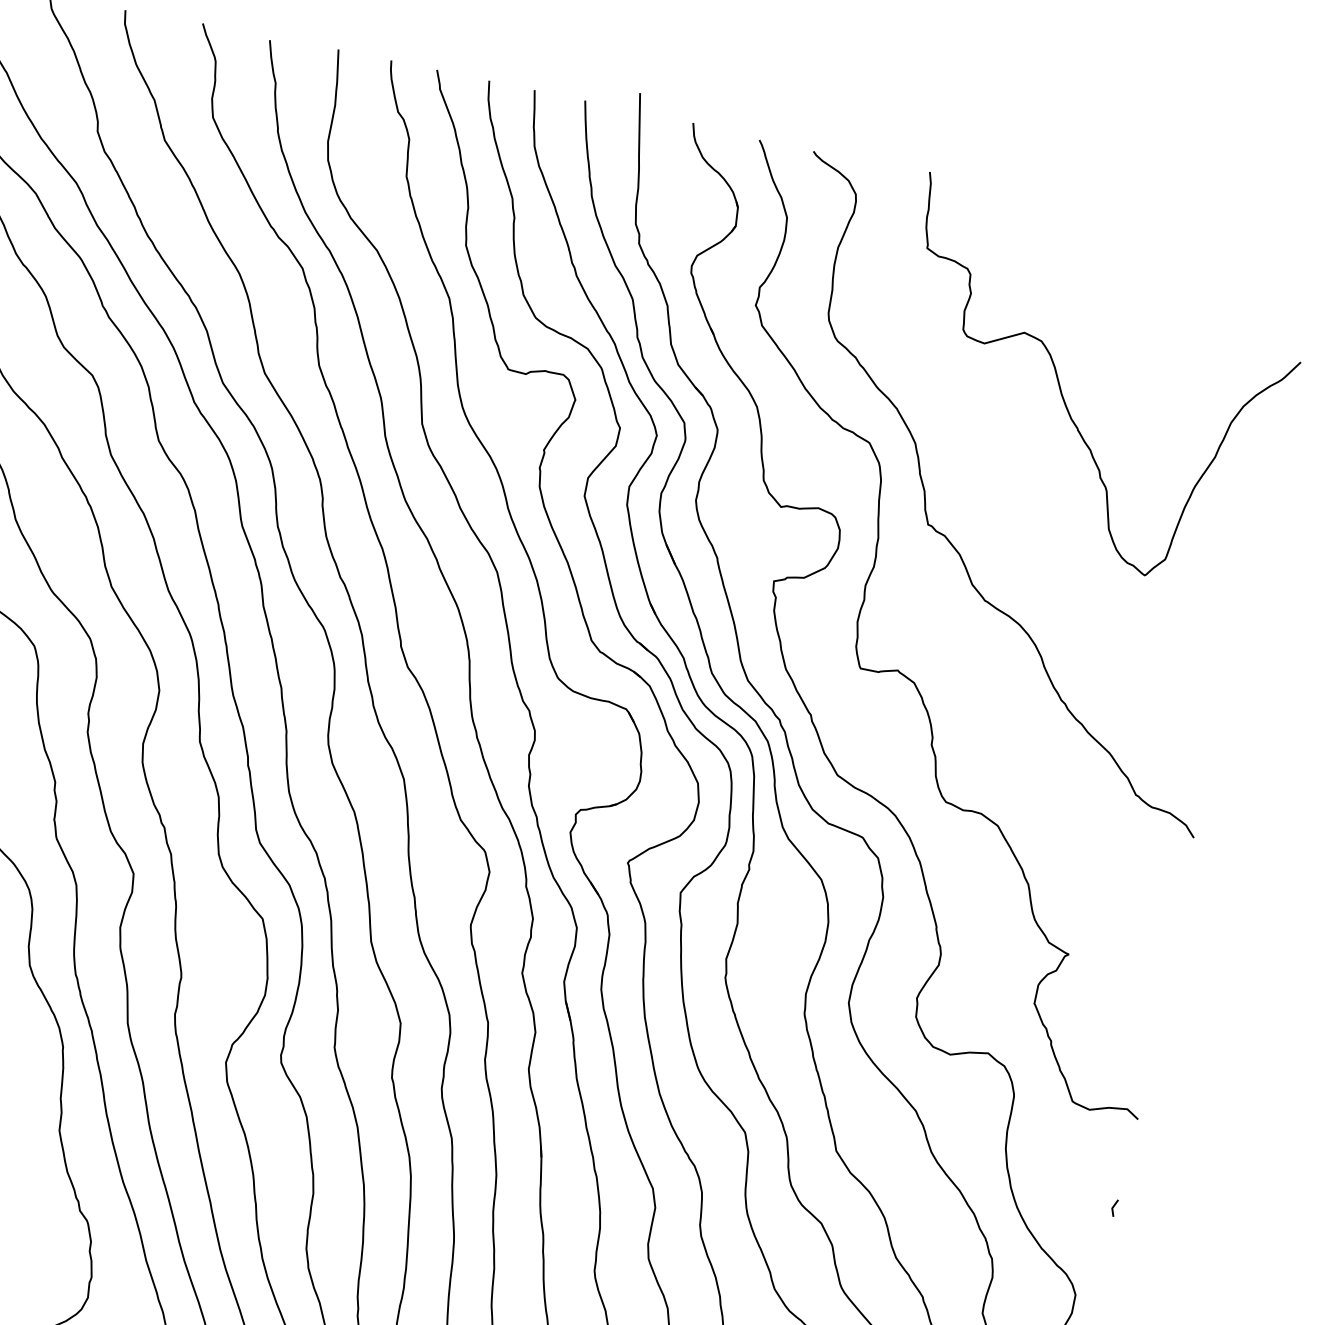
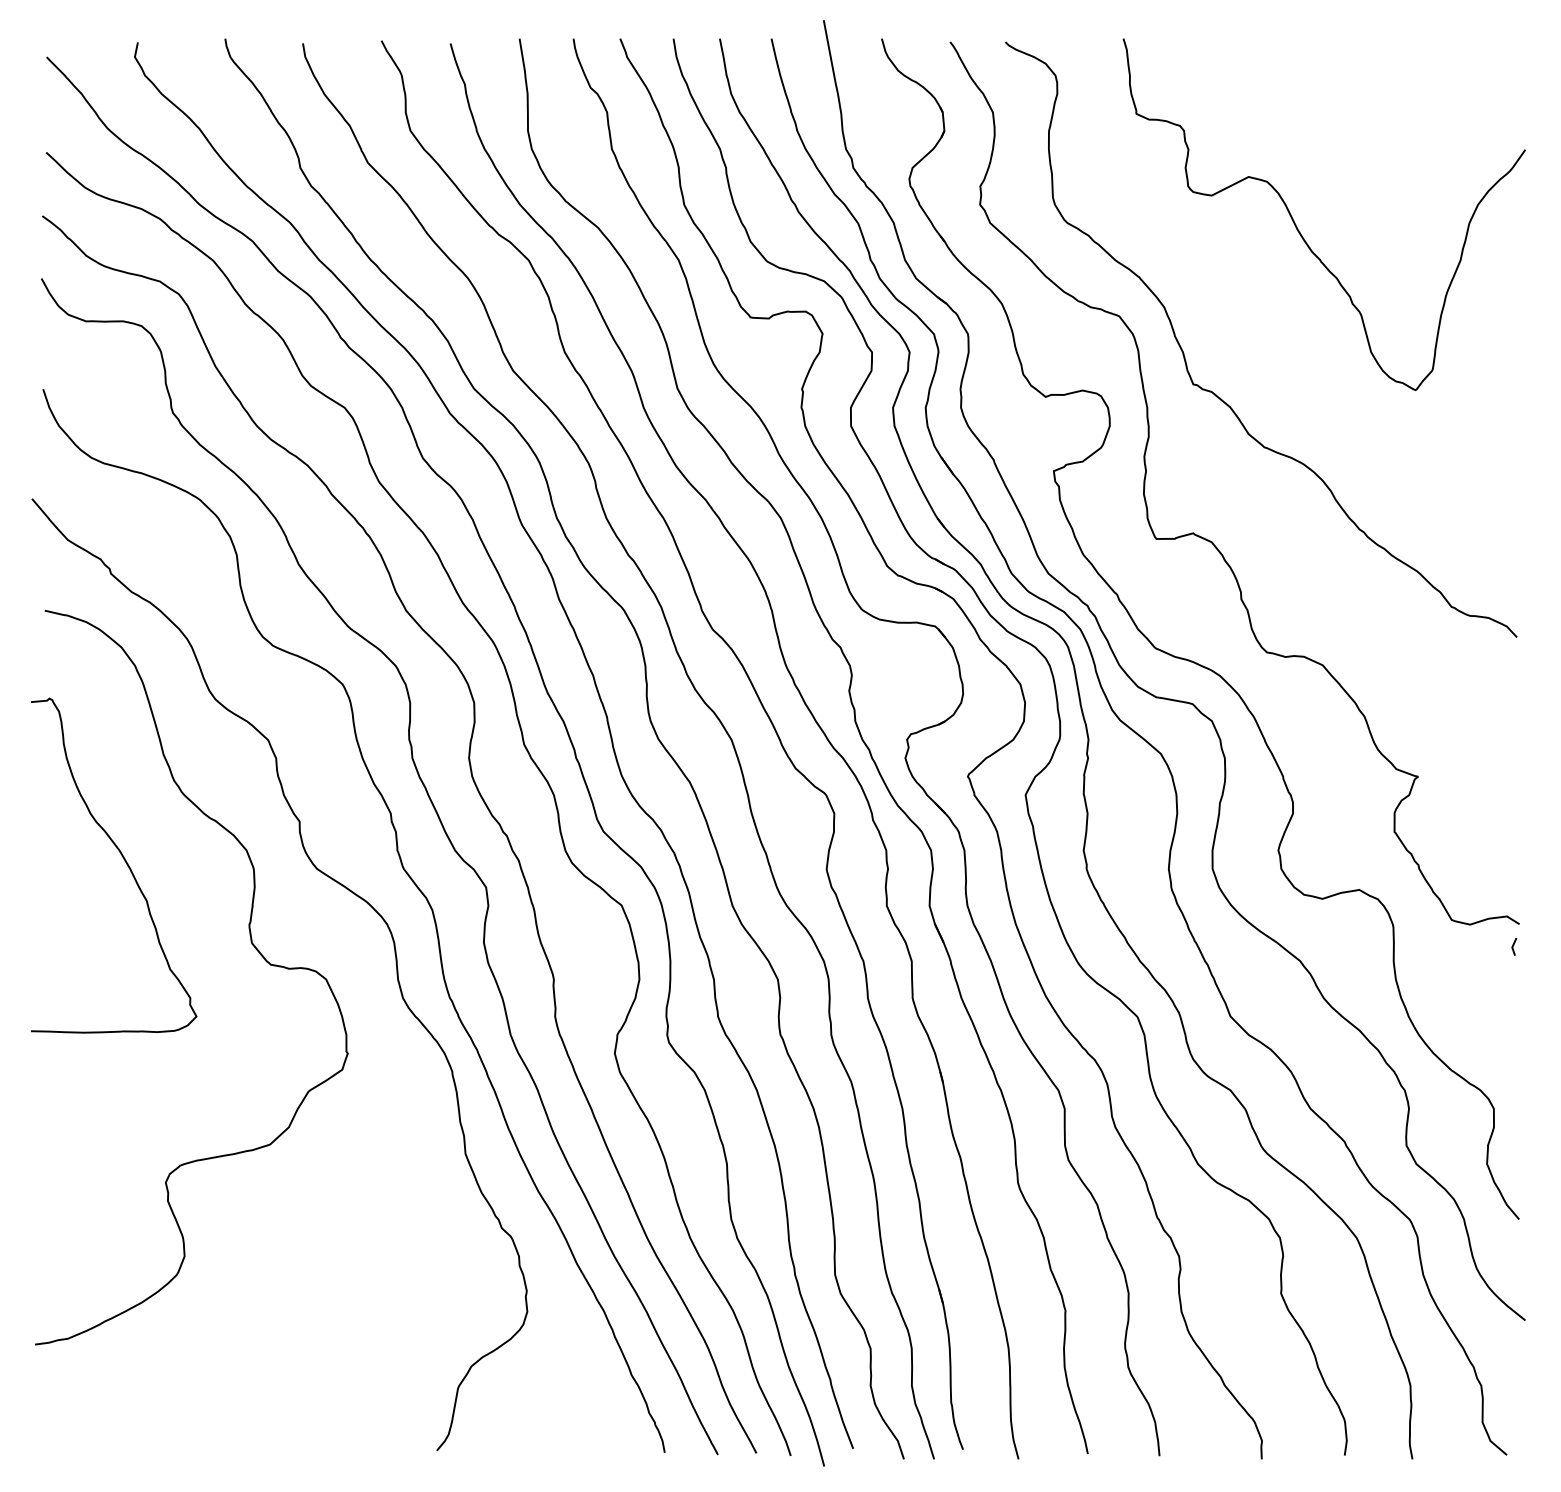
line: (1114, 1206) -> (1514, 945), moved

